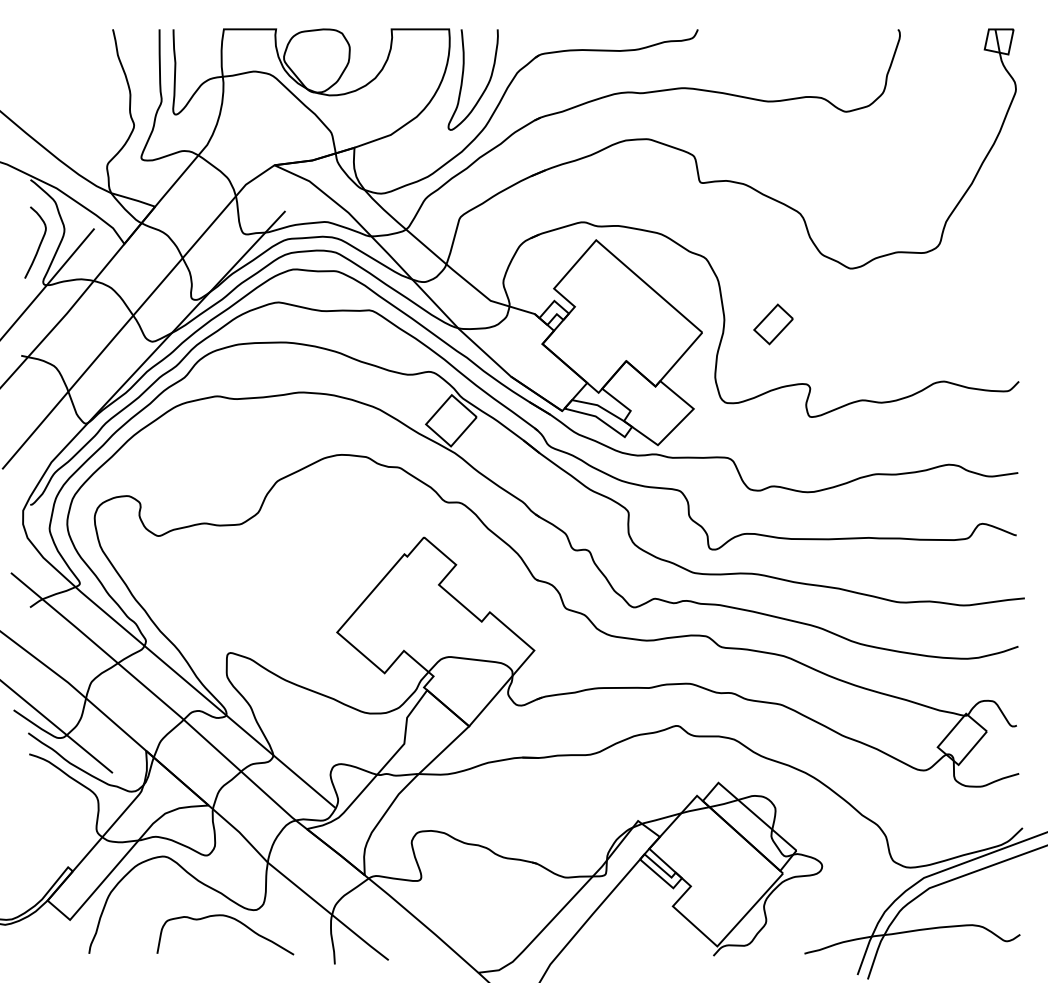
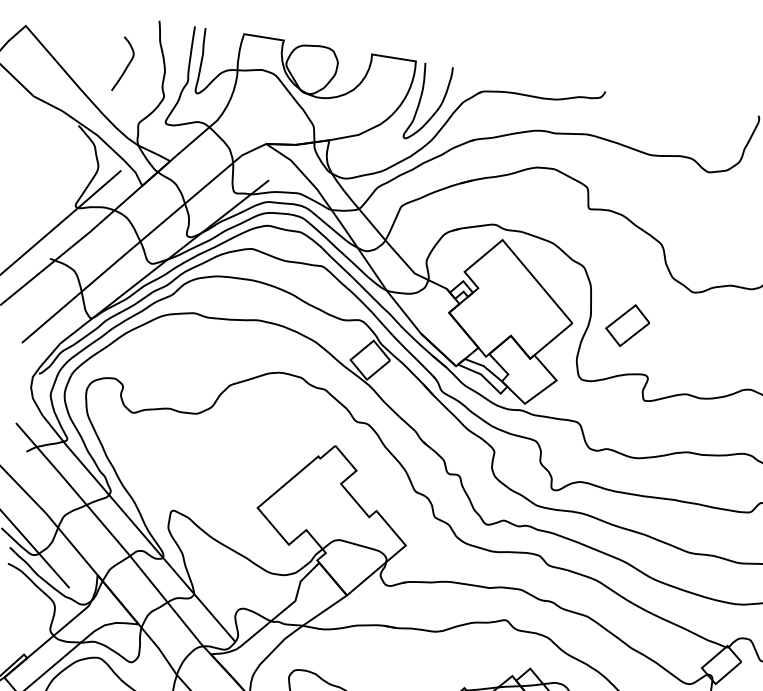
curve: (39, 243) -> (126, 65), moved
part: (773, 324) -> (627, 325), size x1.4

